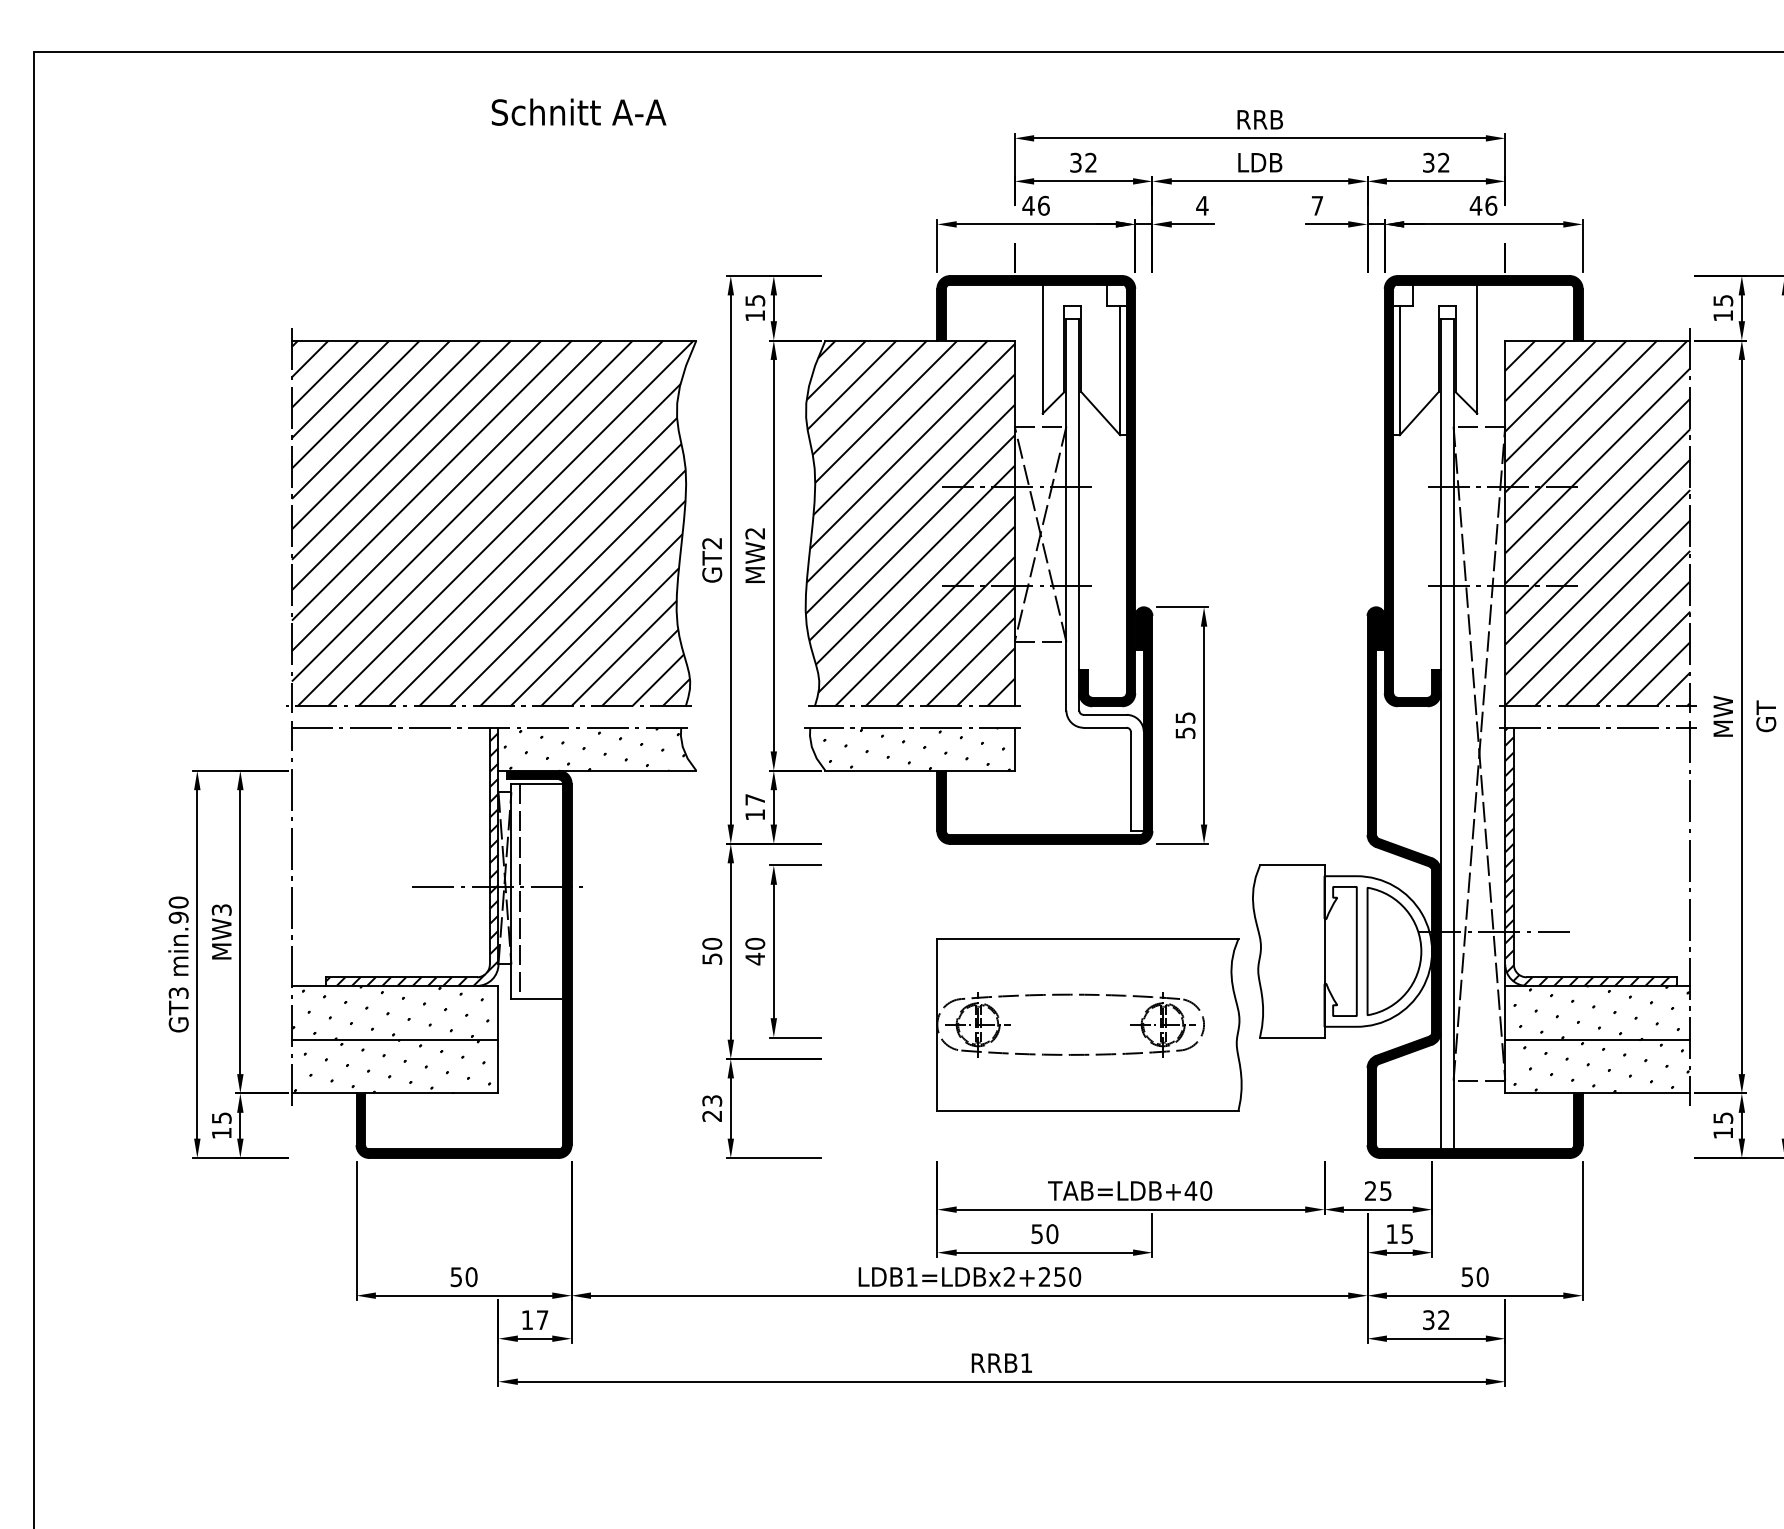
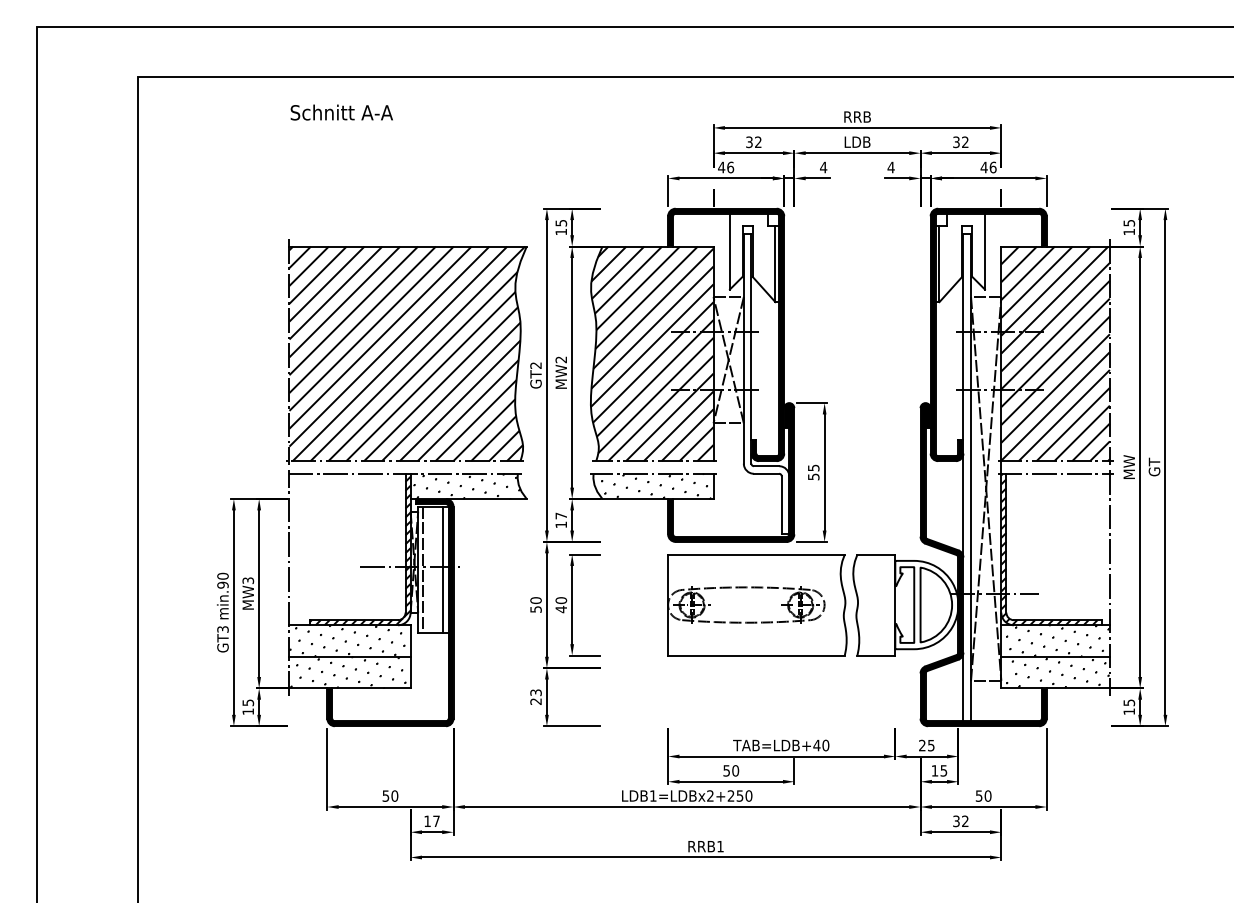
text: (578, 112) -> (341, 112), moved
text: (1316, 205) -> (890, 167), 7 -> 4
line: (554, 890) -> (443, 569), added
part: (1089, 1025) -> (757, 605), moved

